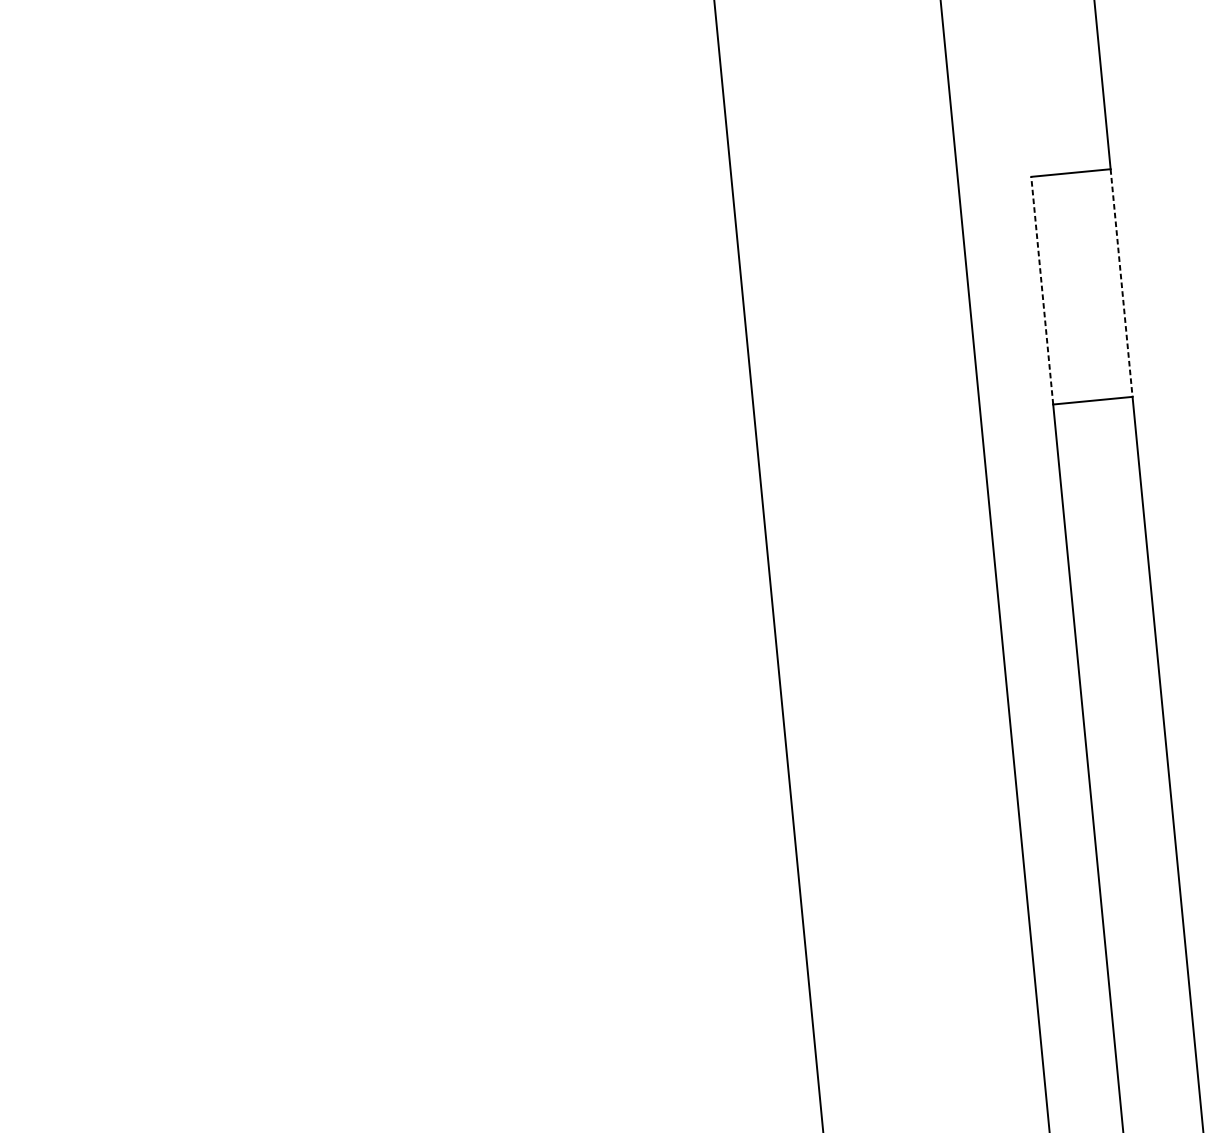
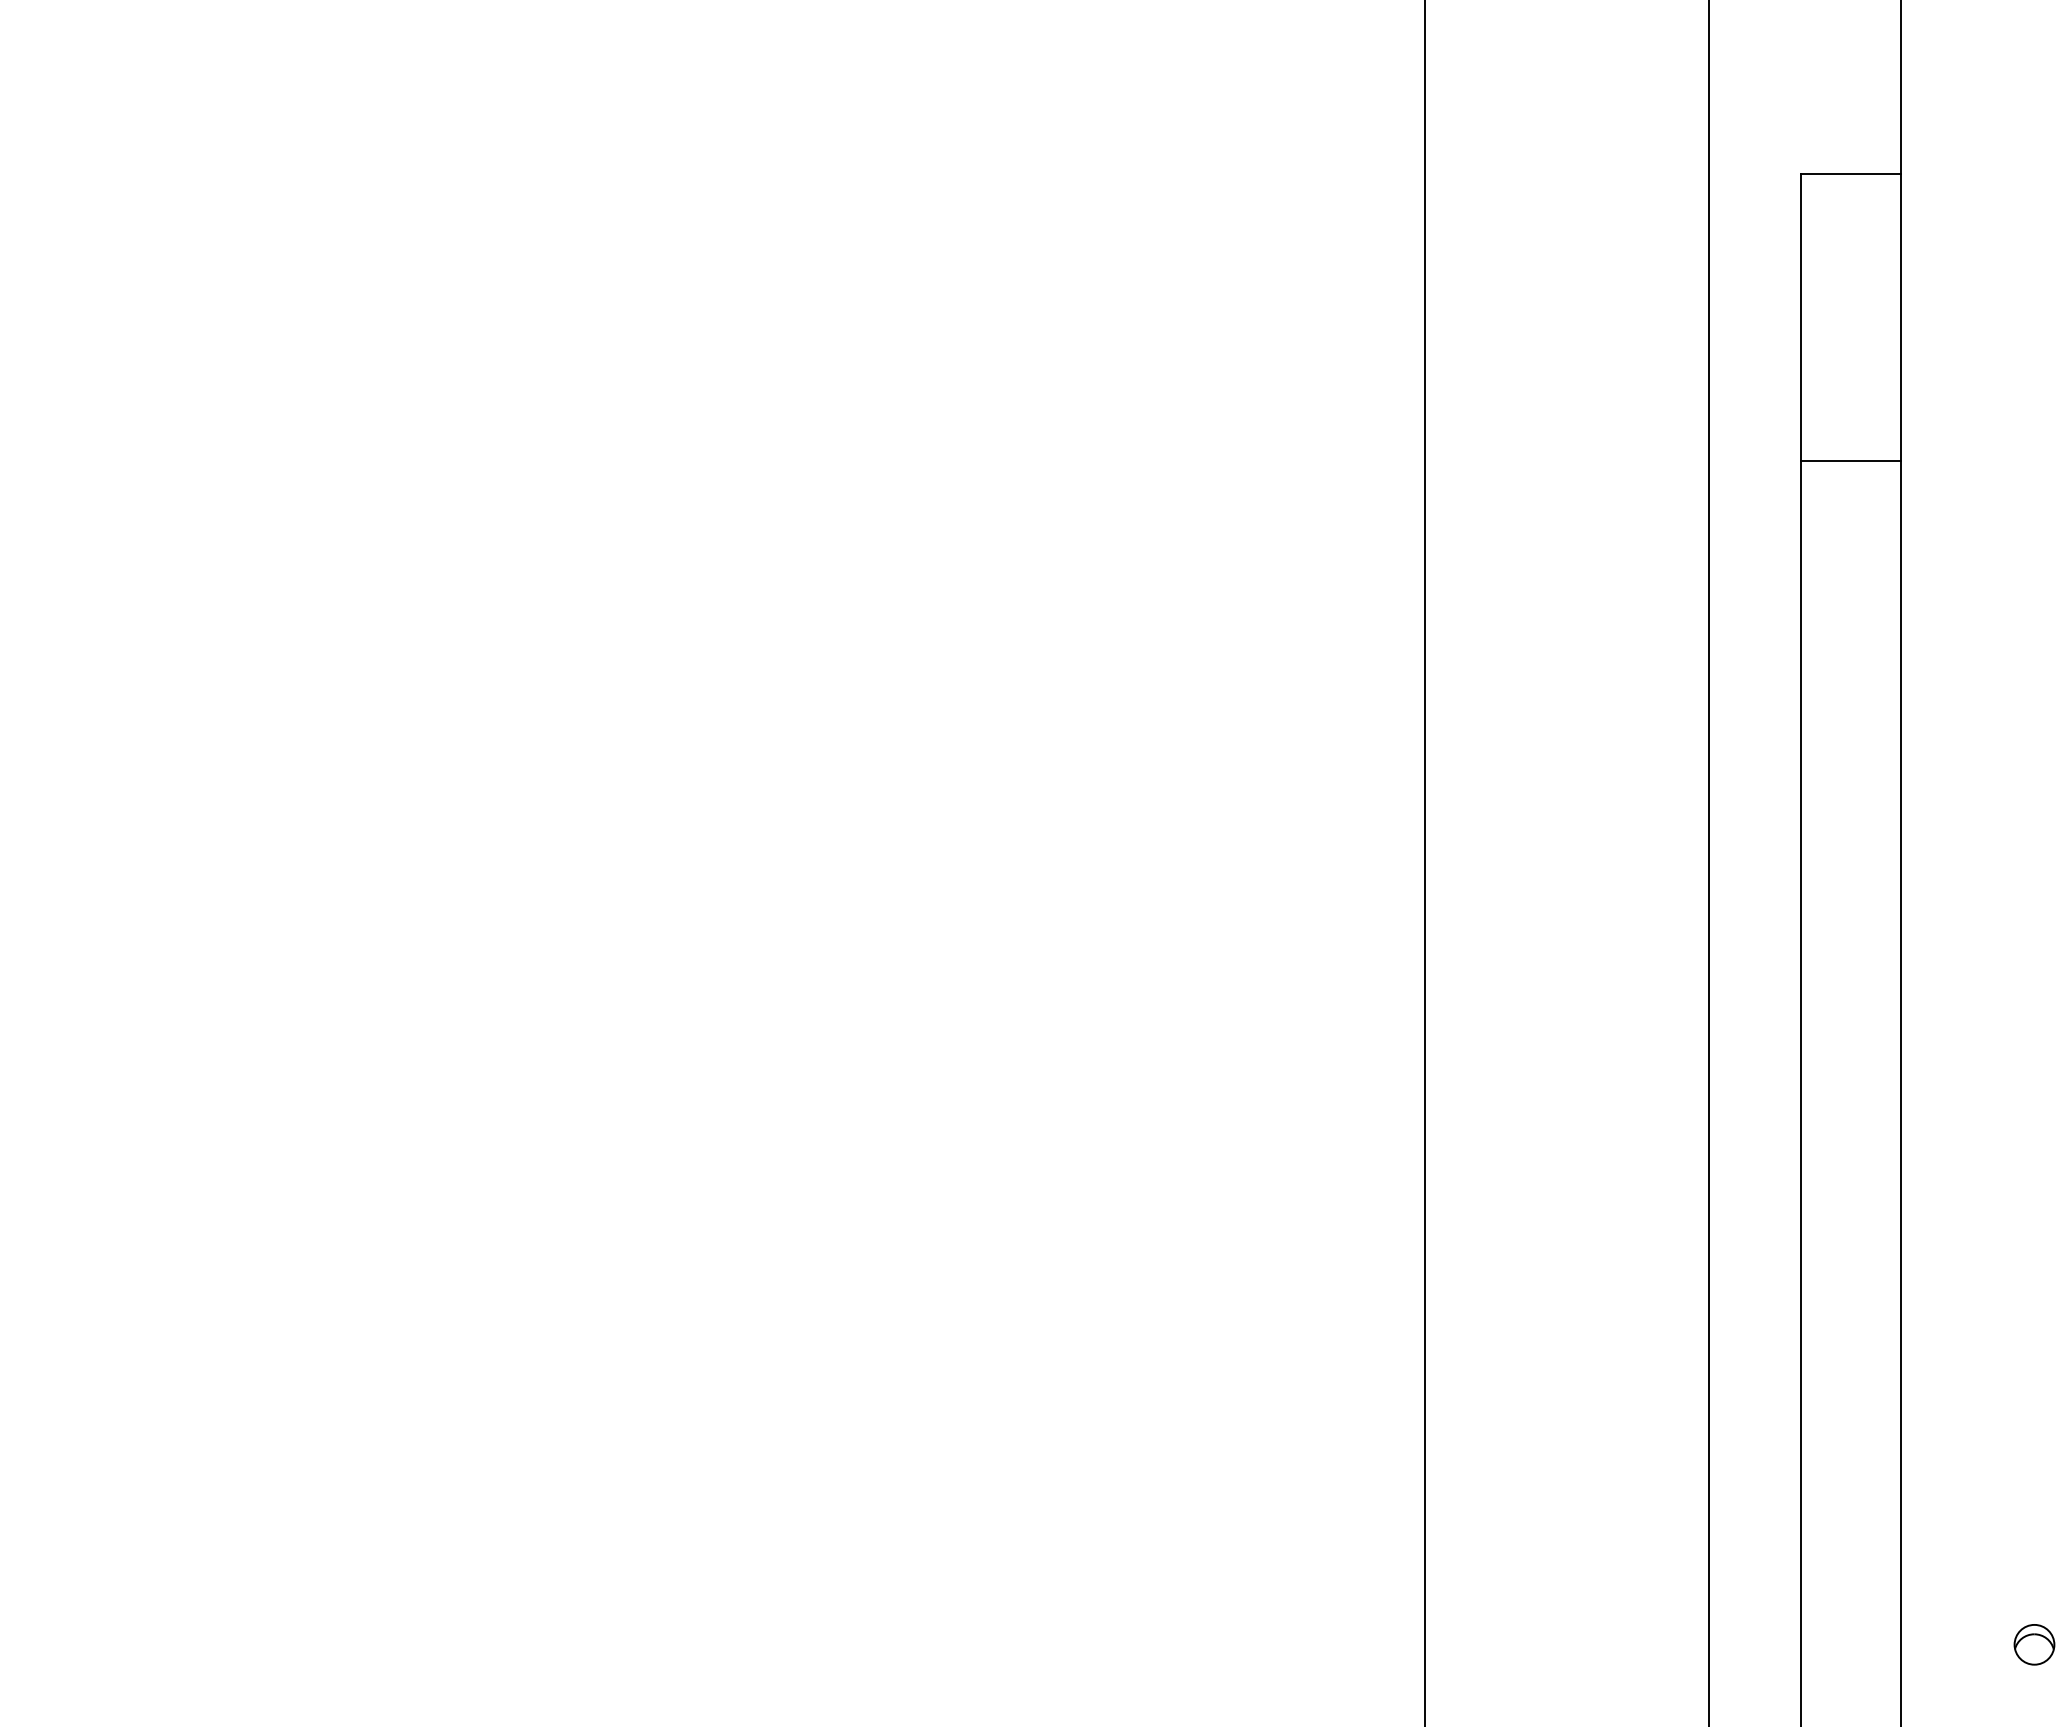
line: (1121, 282) -> (1900, 317), dashed -> solid
line: (1042, 290) -> (1800, 317), dashed -> solid

